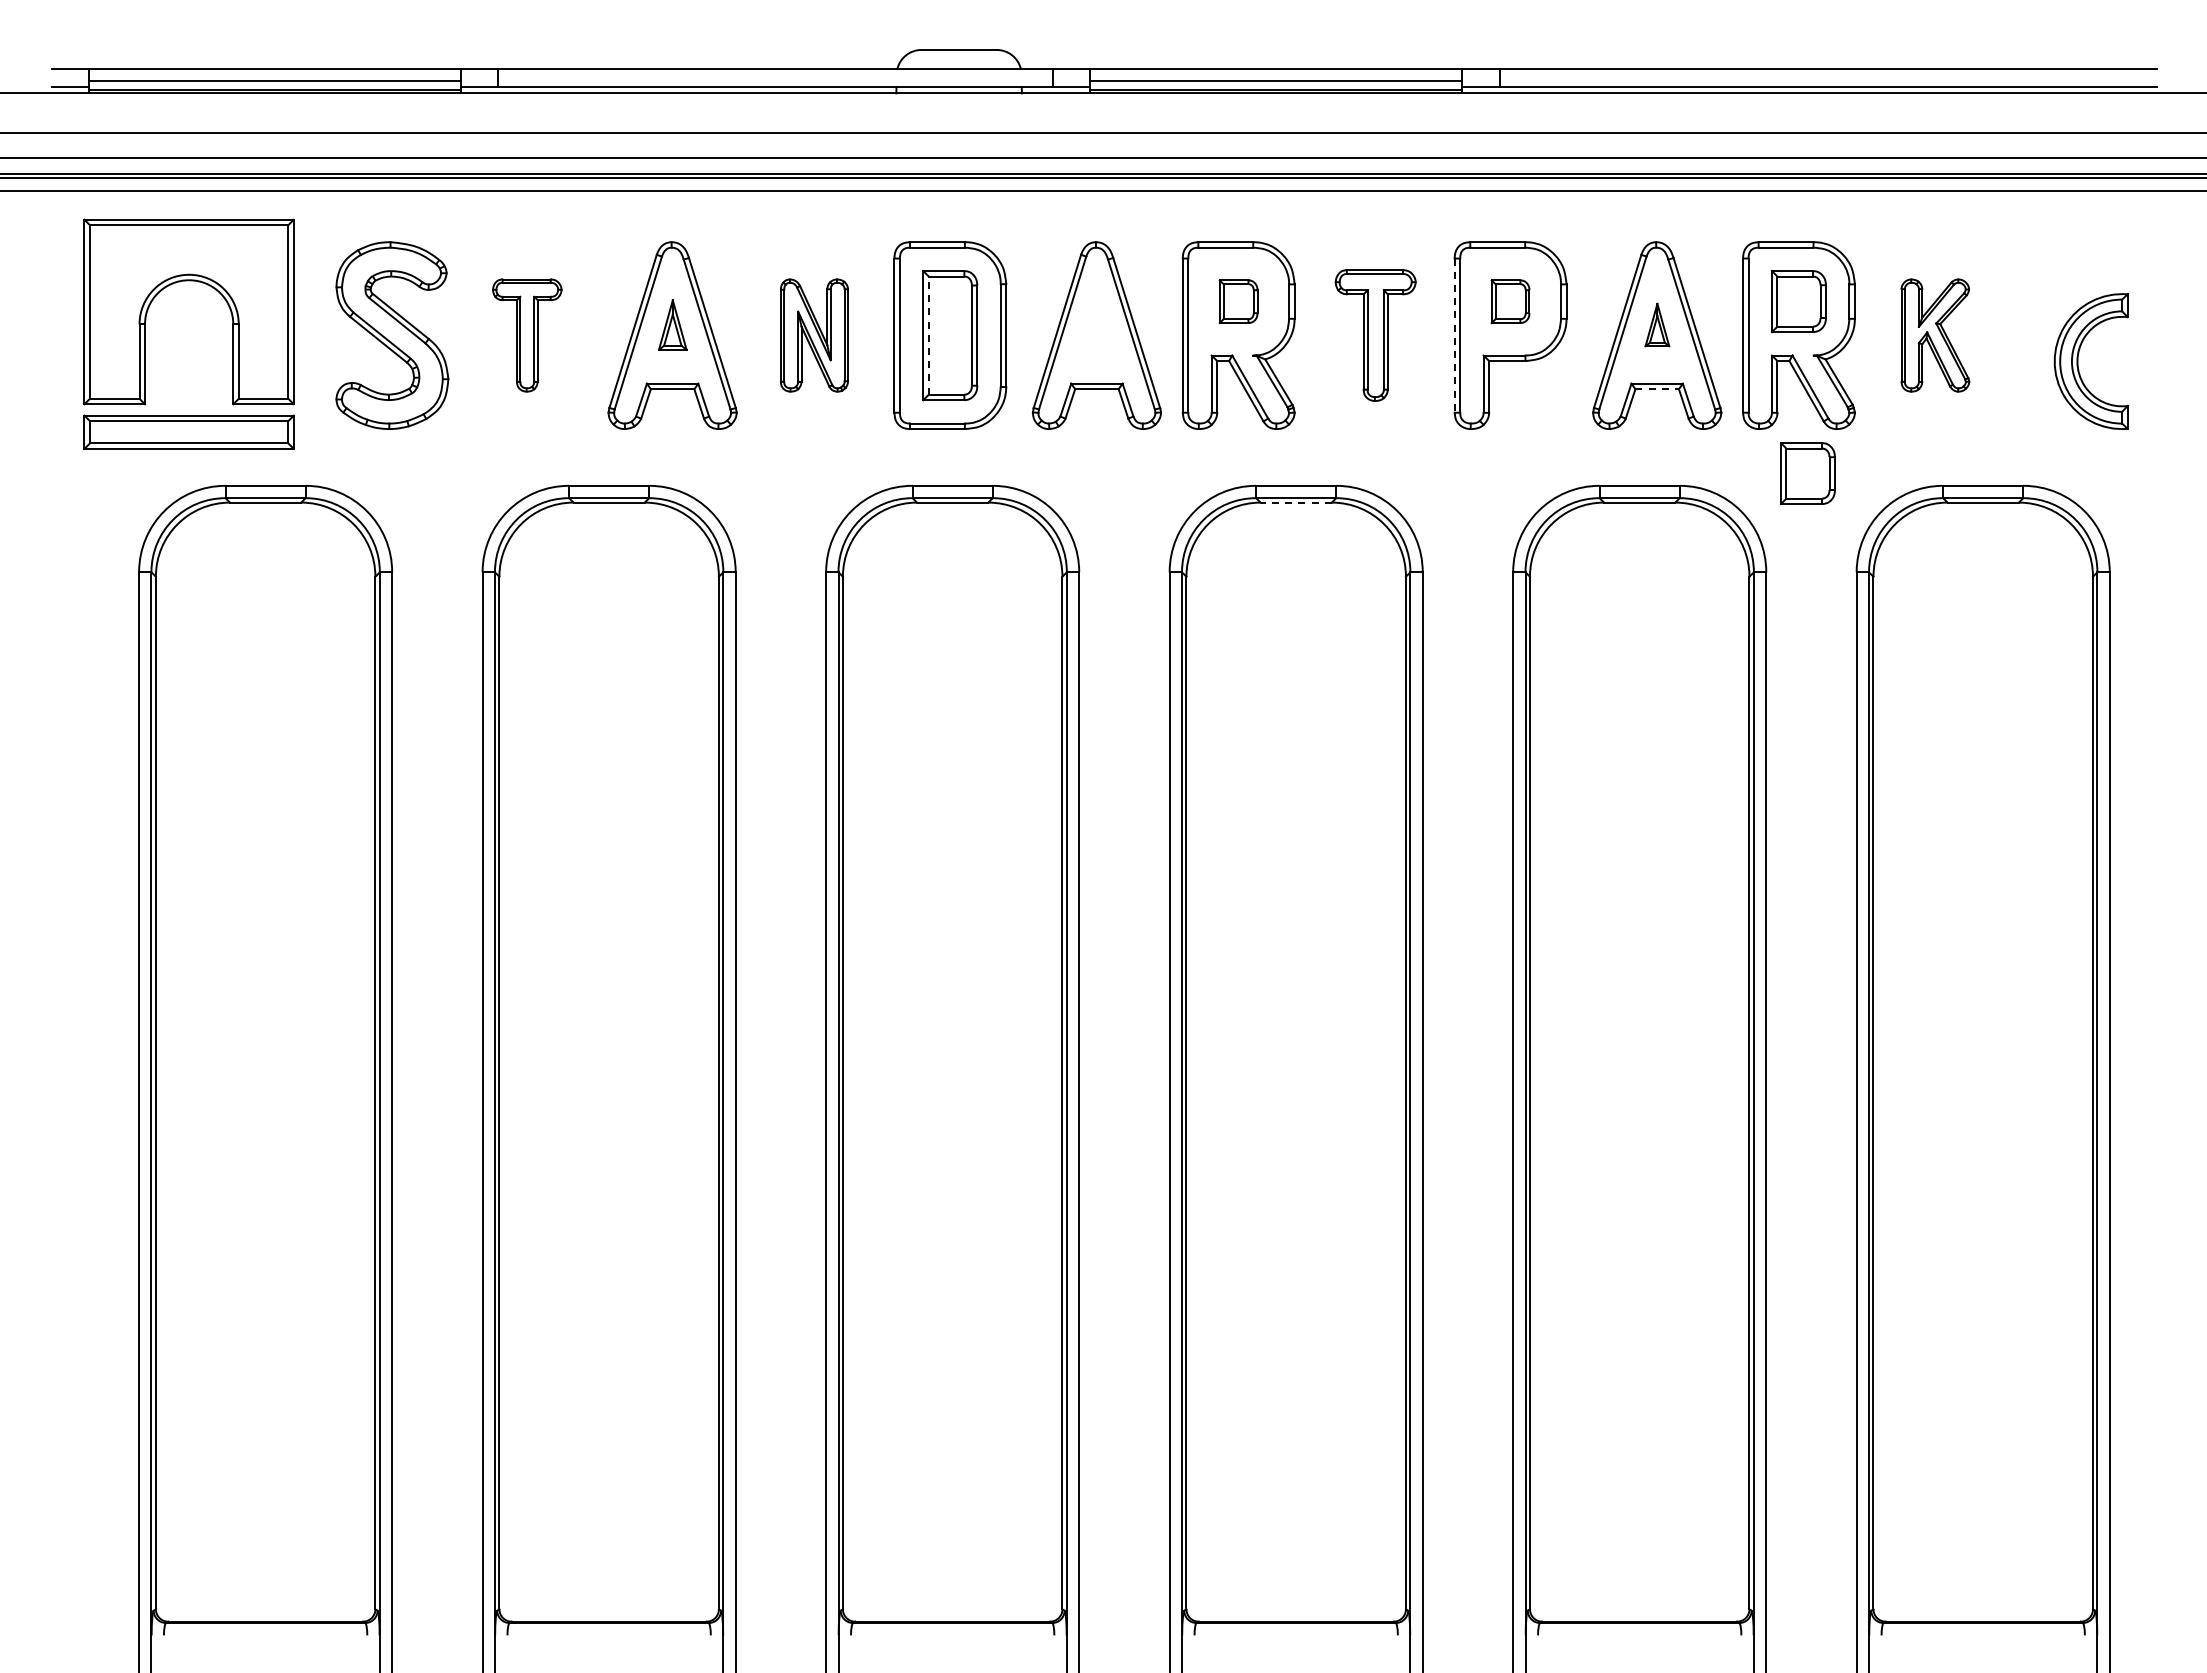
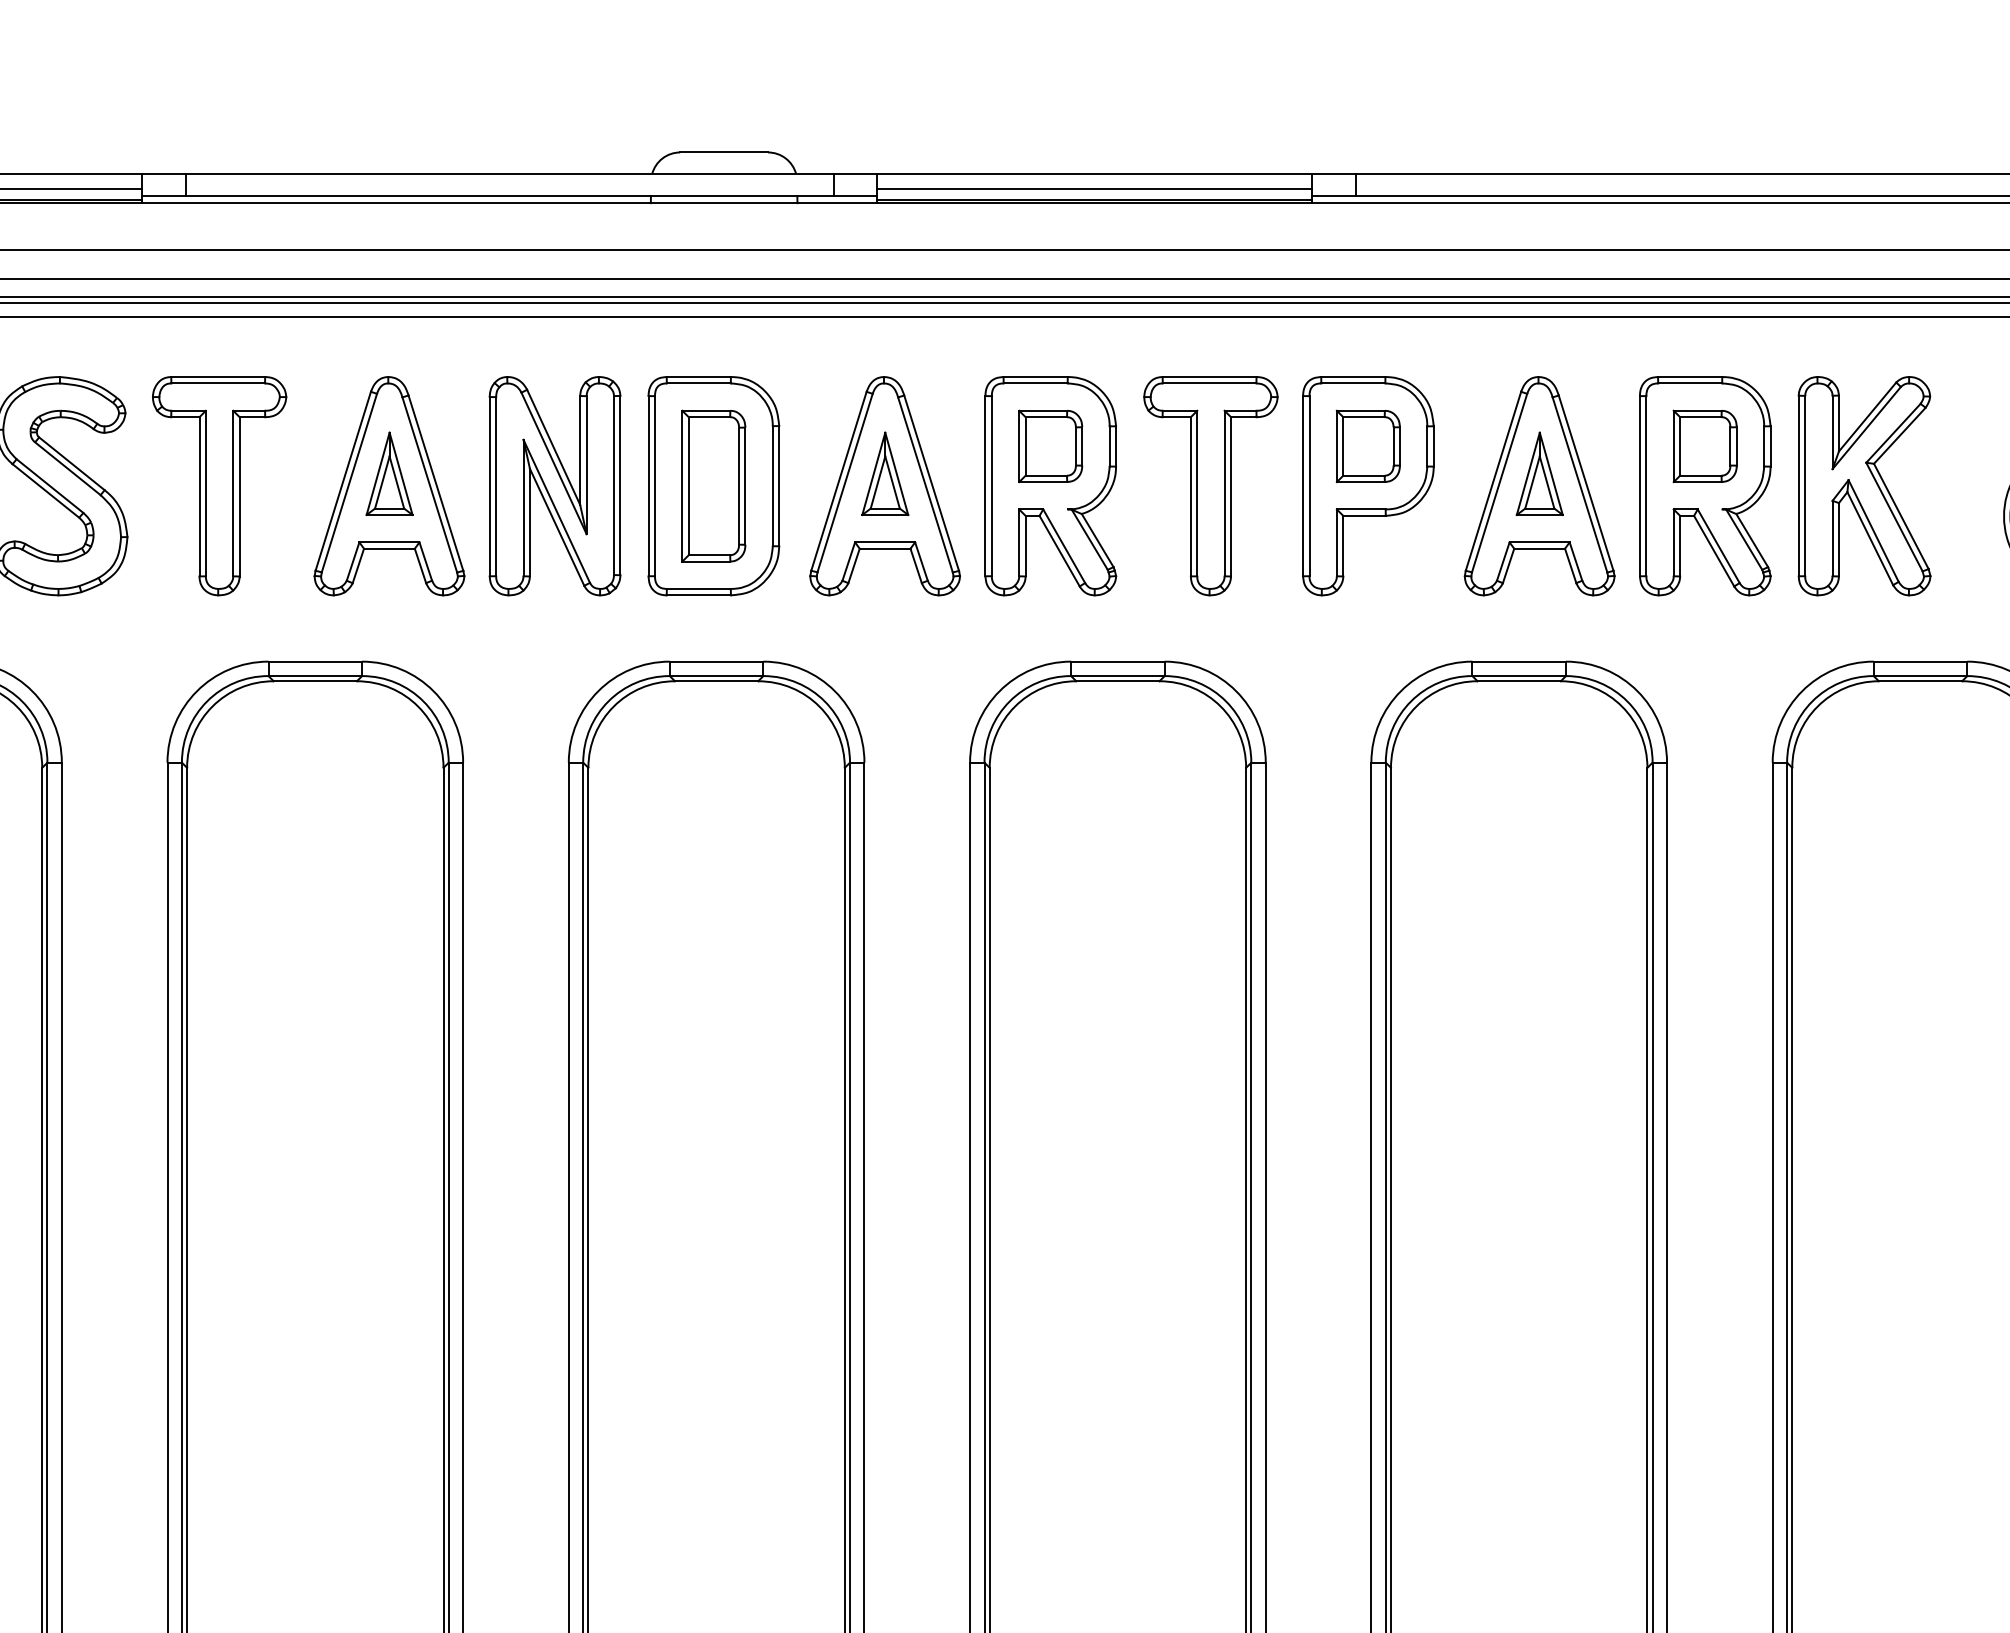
part: (1238, 301) -> (1050, 446), size x1.43
part: (1510, 301) -> (1368, 446), size x1.43
part: (672, 324) -> (389, 473), size x1.43
part: (1096, 324) -> (884, 473), added
part: (1657, 324) -> (1539, 473), size x1.67
part: (527, 335) -> (219, 486), size x1.67
part: (814, 335) -> (555, 486), size x1.67
line: (928, 335) -> (688, 486), dashed -> solid
part: (1375, 335) -> (1210, 486), size x1.43
part: (1935, 335) -> (1864, 486), size x1.67
line: (1454, 336) -> (1302, 487), dashed -> solid
line: (1657, 389) -> (1539, 549), dashed -> solid
part: (1807, 473) -> (1715, 647), removed
line: (1296, 502) -> (1118, 681), dashed -> solid

